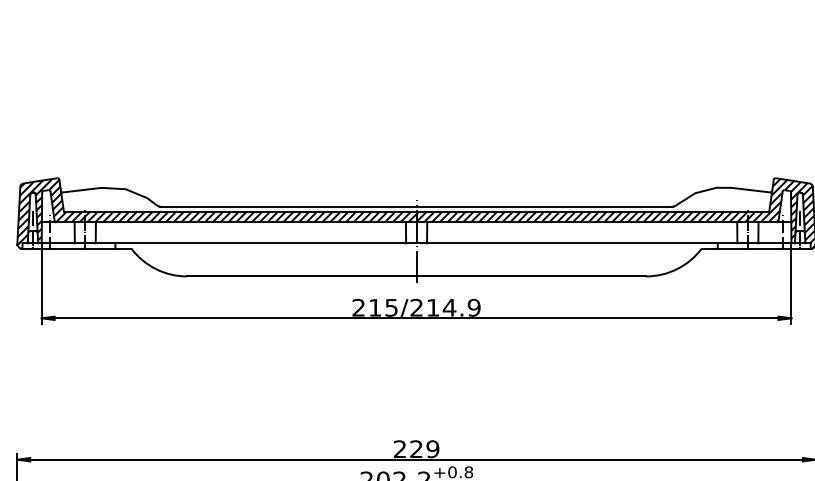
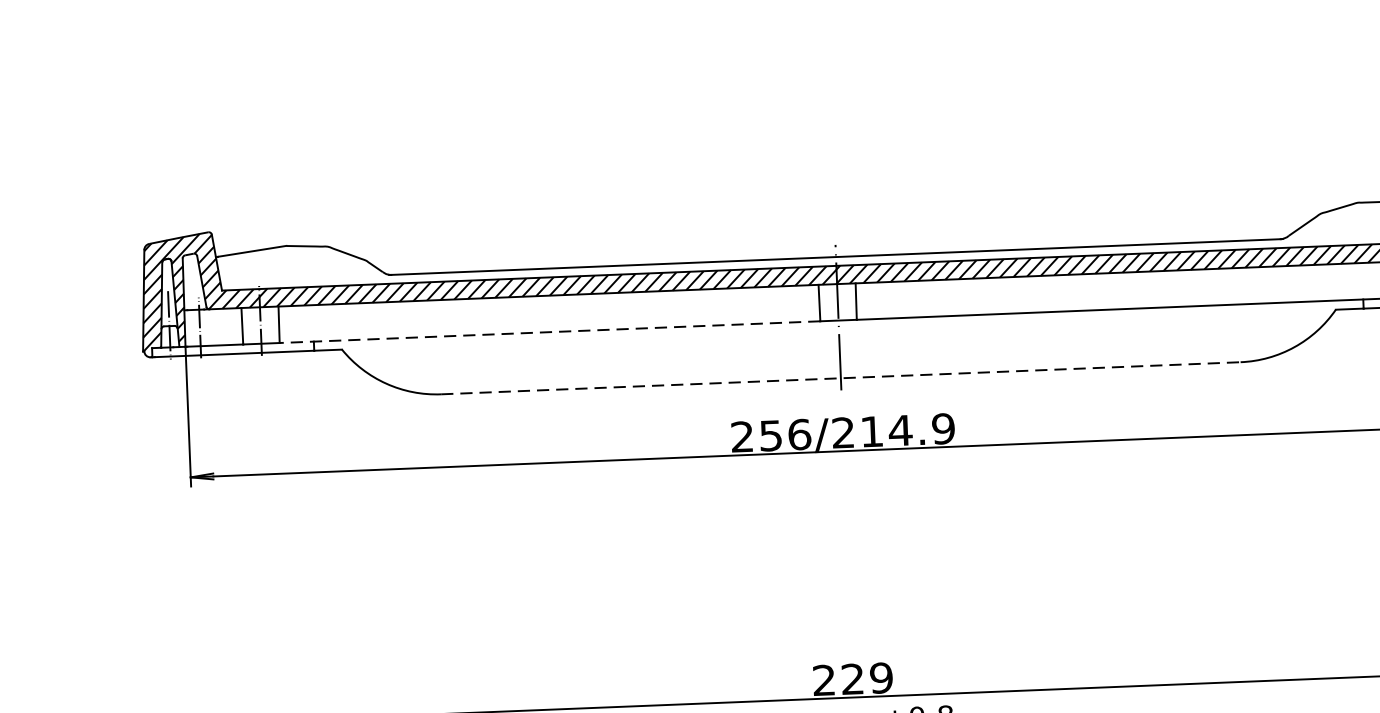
line: (250, 243) -> (549, 332), solid -> dashed
line: (417, 276) -> (842, 378), solid -> dashed
text: (383, 307) -> (785, 434), 215/214.9 -> 256/214.9

